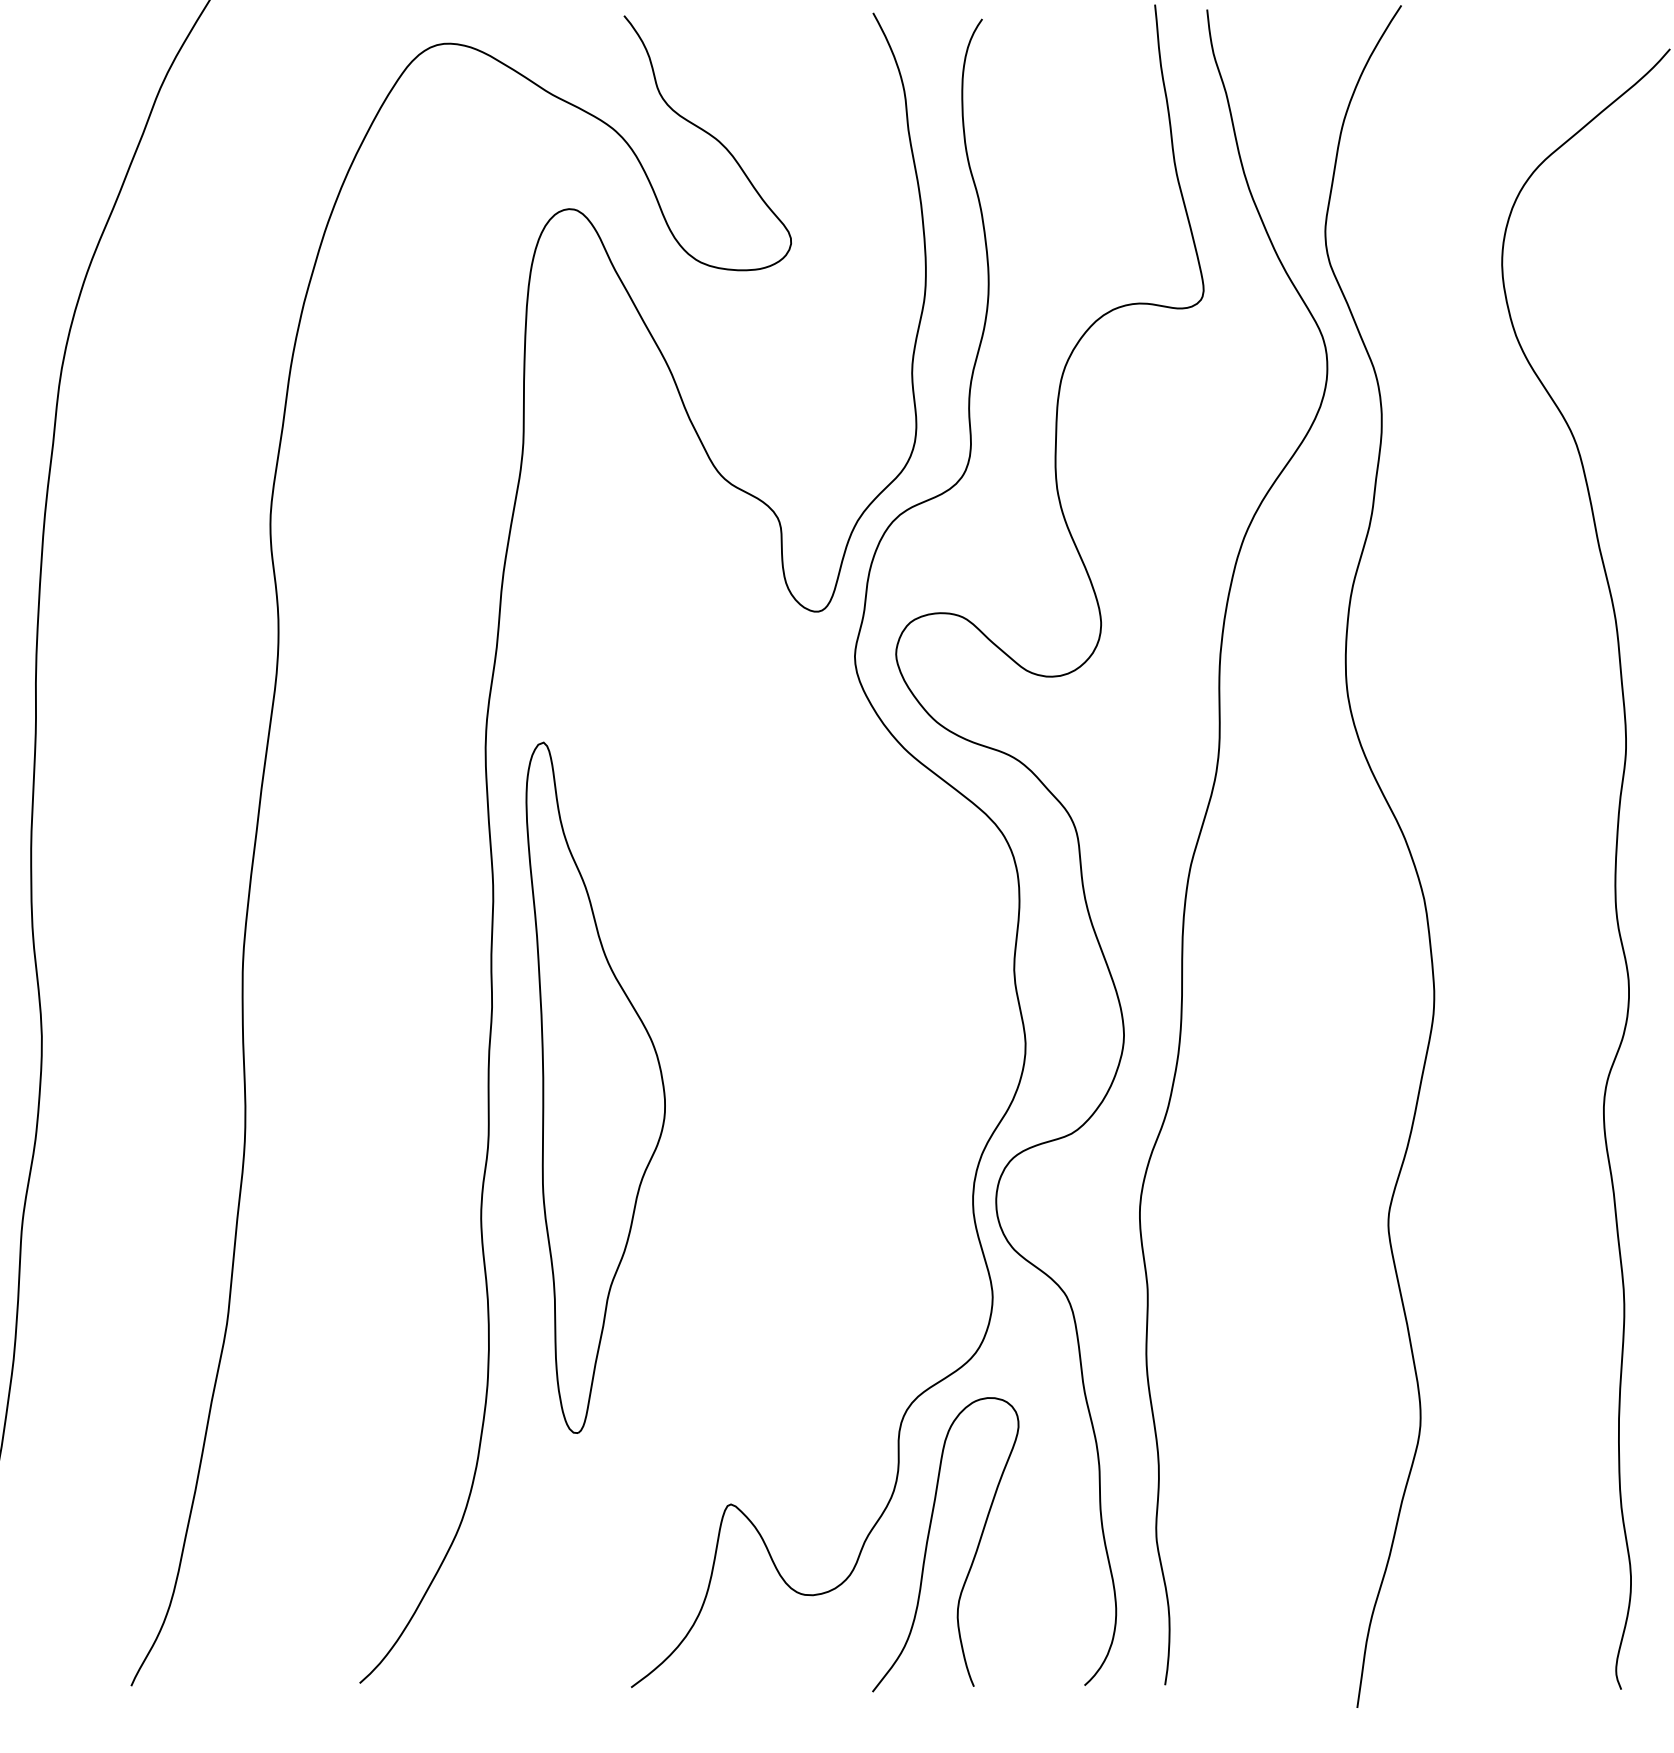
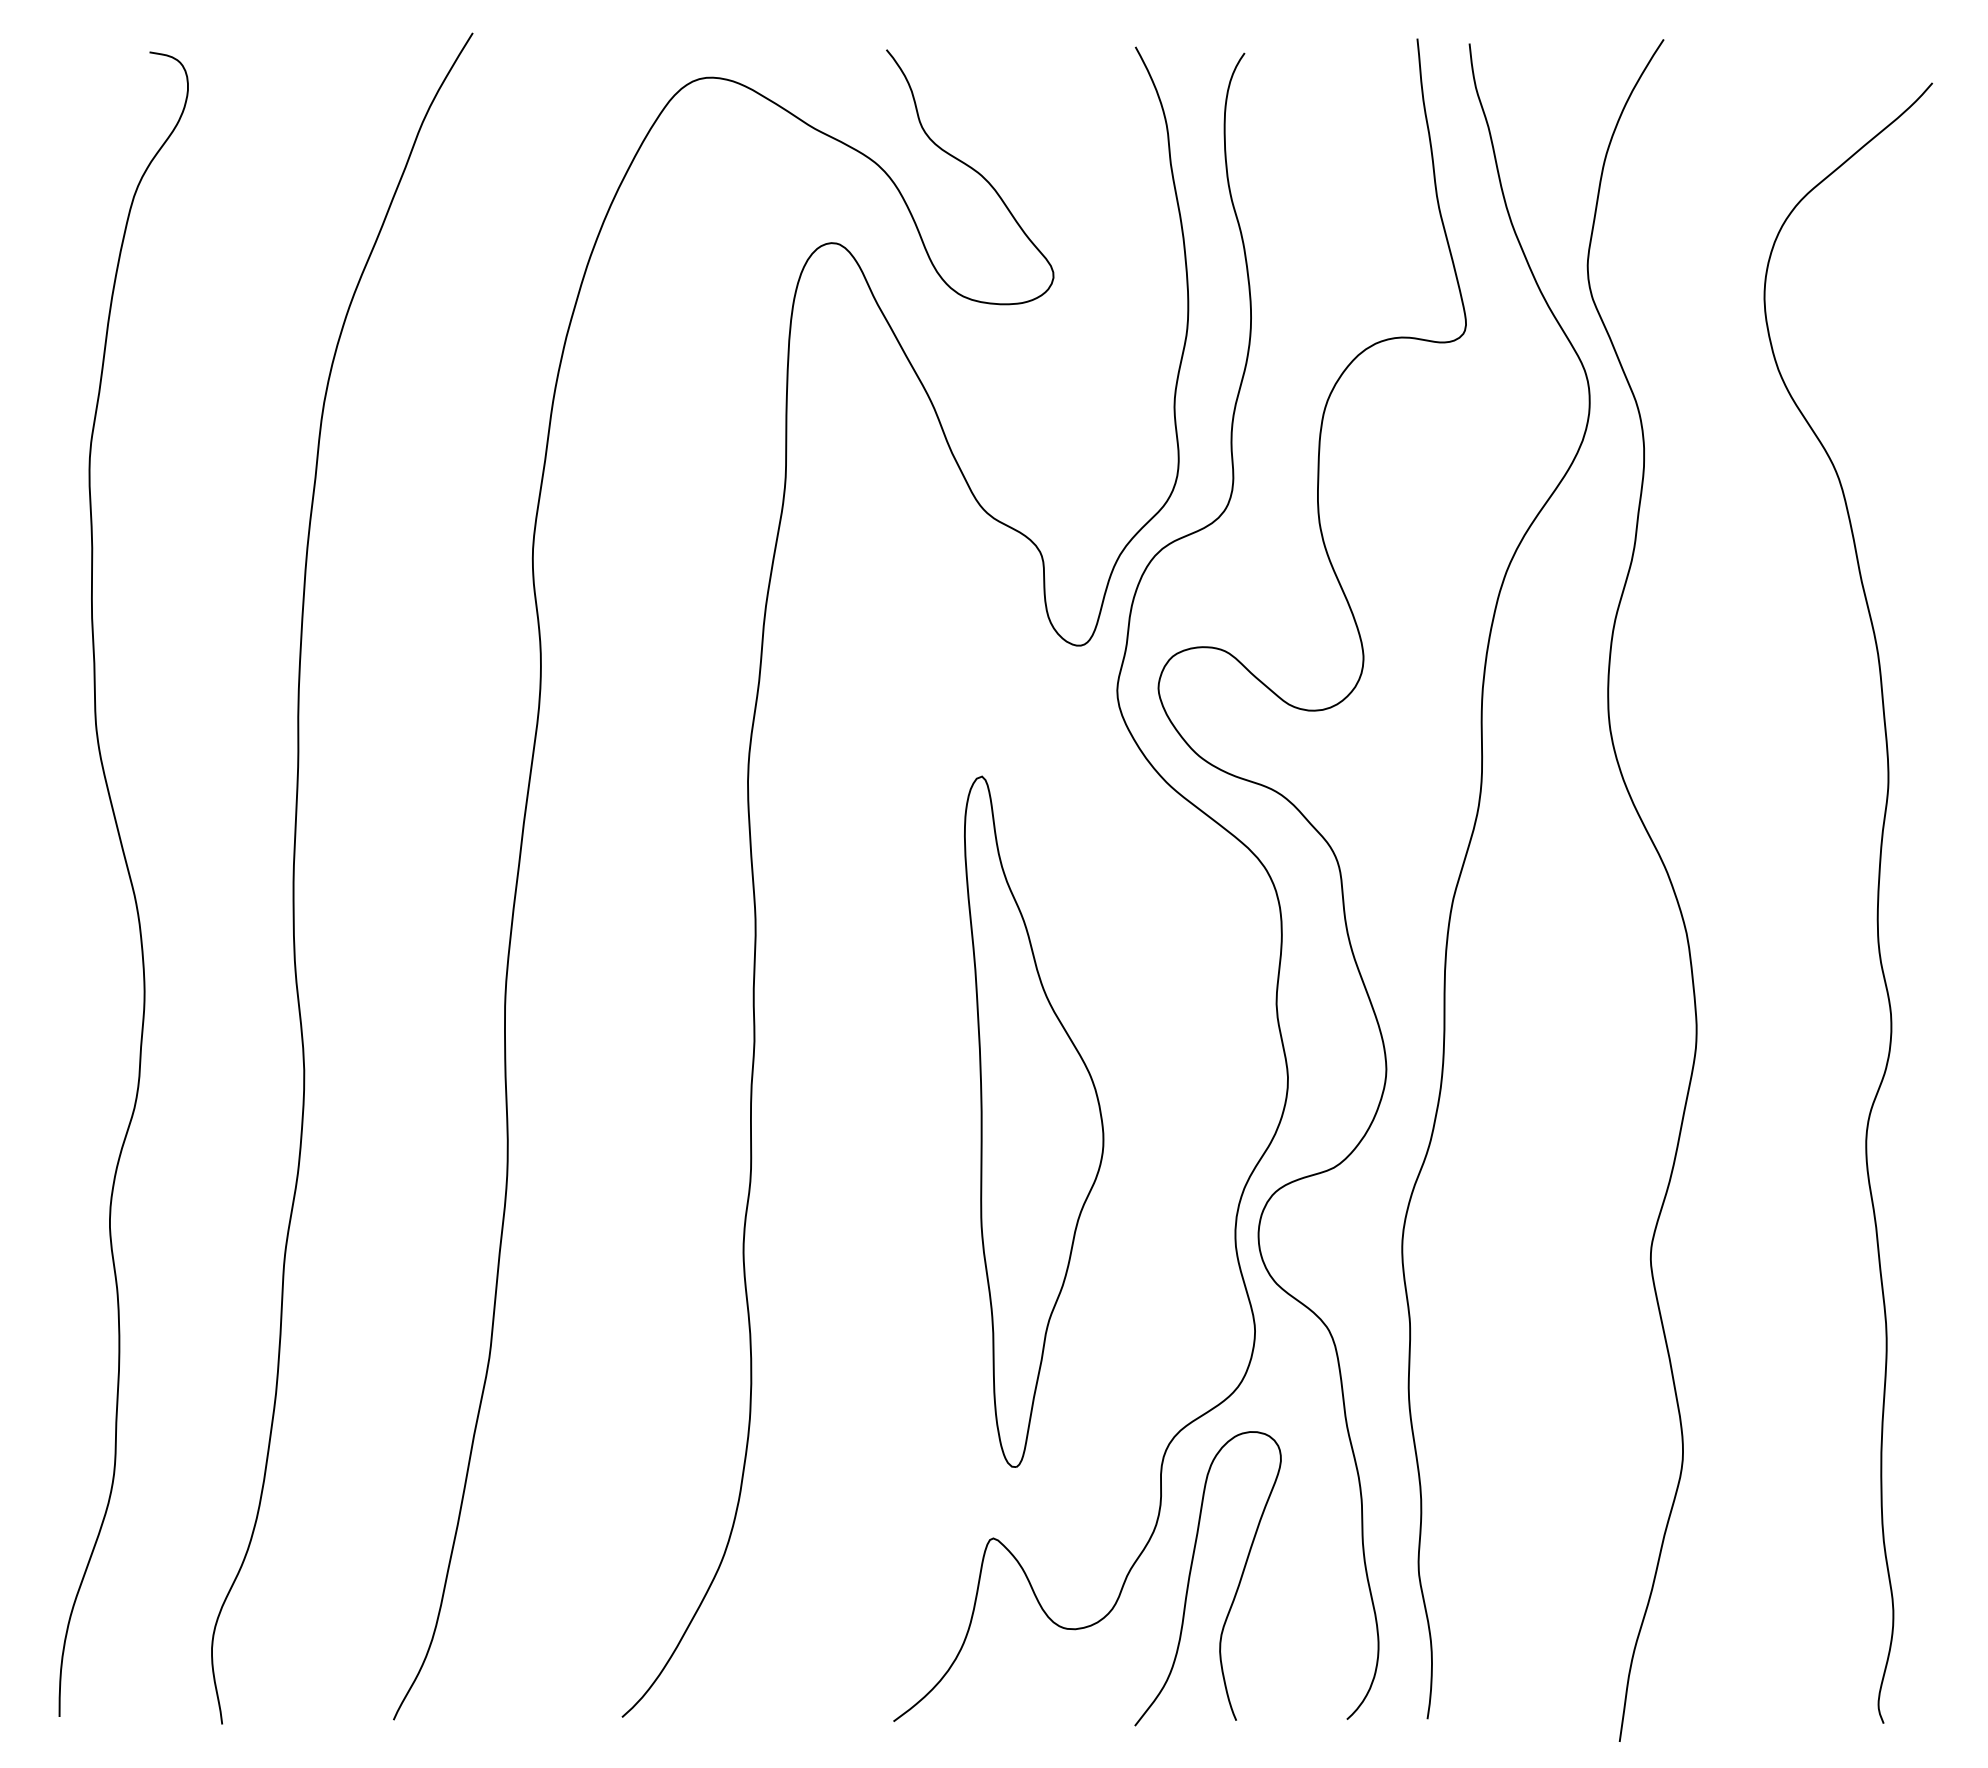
part: (596, 1087) -> (1034, 1121), moved

